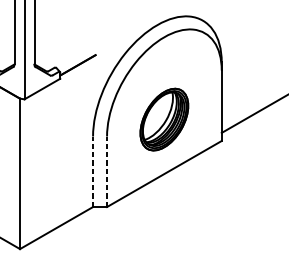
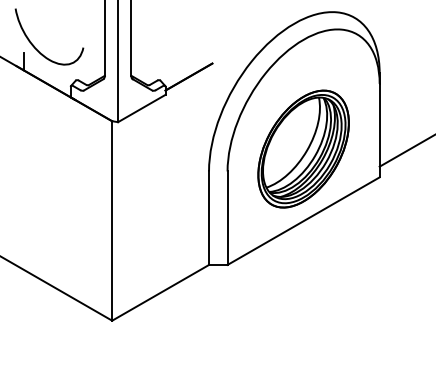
part: (164, 119) -> (303, 148), size x1.43
line: (93, 171) -> (209, 218), dashed -> solid
line: (106, 171) -> (227, 218), dashed -> solid

